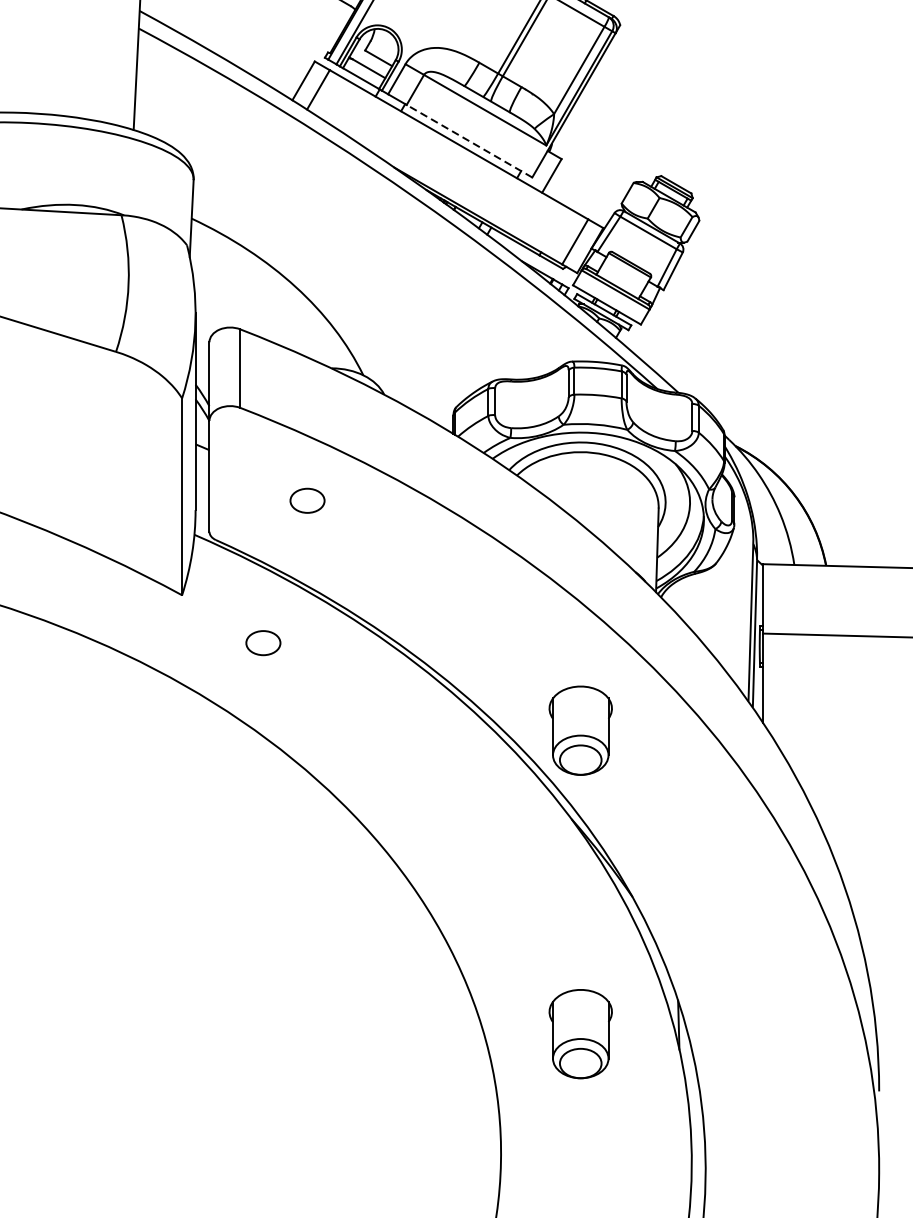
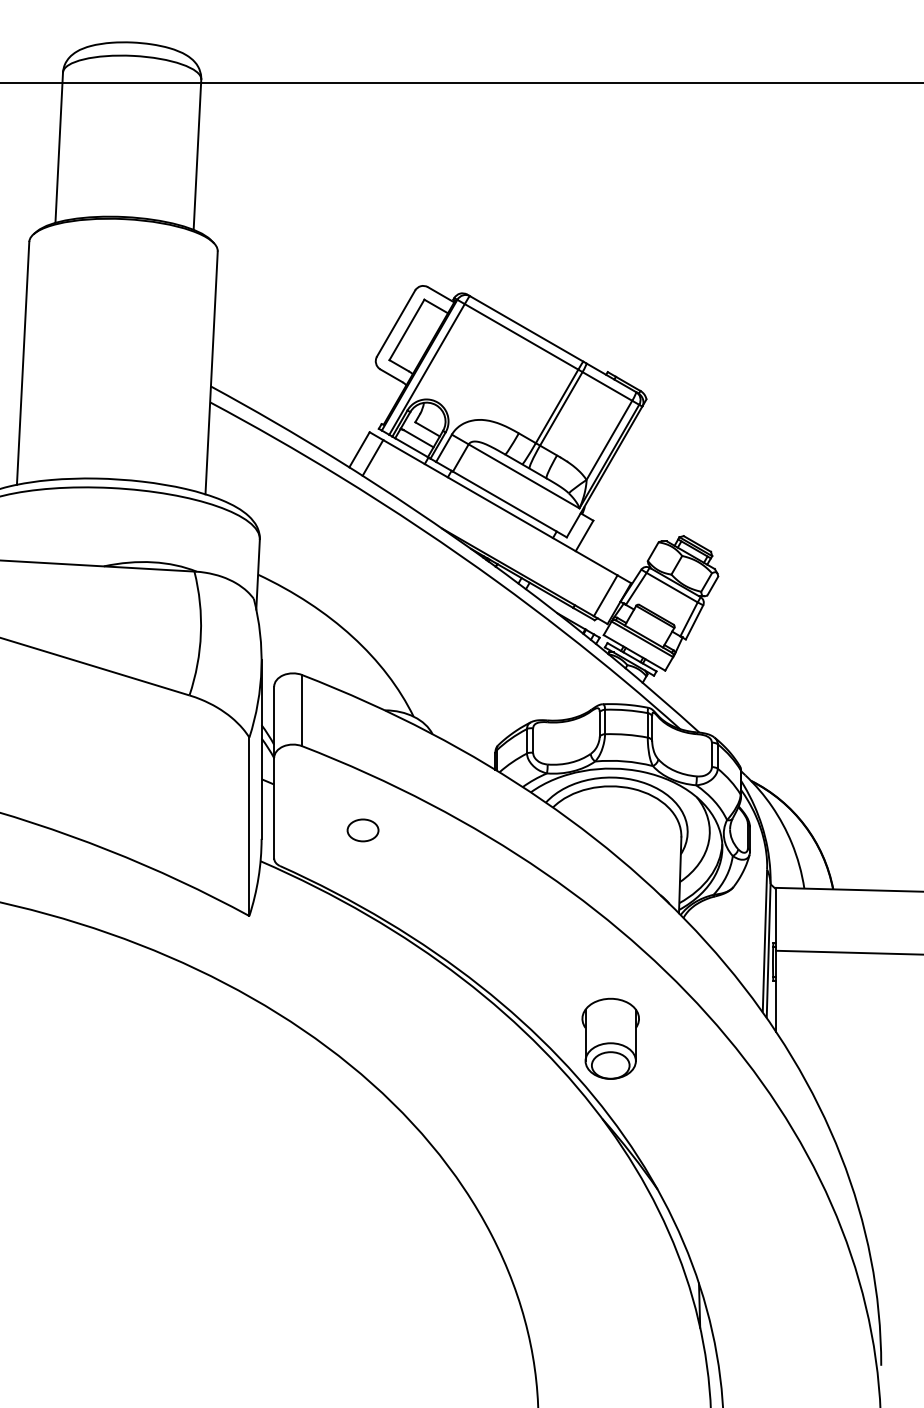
line: (469, 141) -> (509, 504), dashed -> solid
part: (262, 643) -> (322, 959), removed
part: (580, 1033) -> (610, 1313), removed

